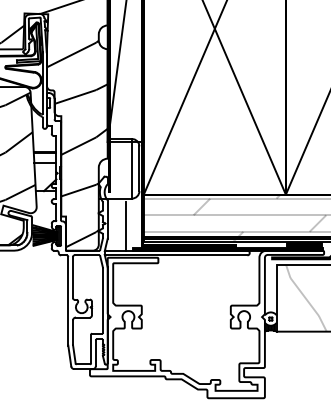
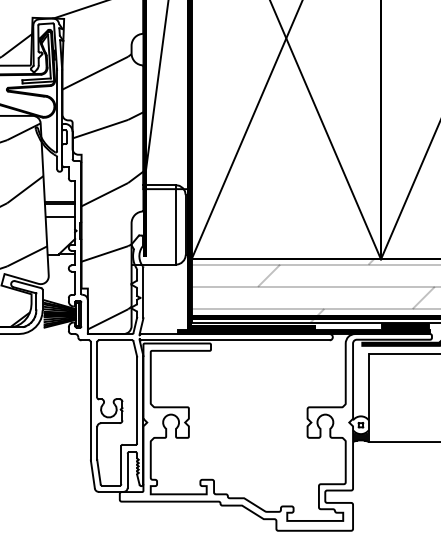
line: (125, 226) -> (167, 301), removed
hatch: (301, 298) -> (401, 397), removed

